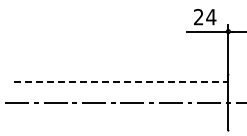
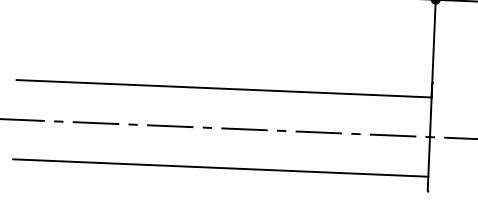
line: (121, 82) -> (225, 89), dashed -> solid
line: (120, 123) -> (219, 168), added

